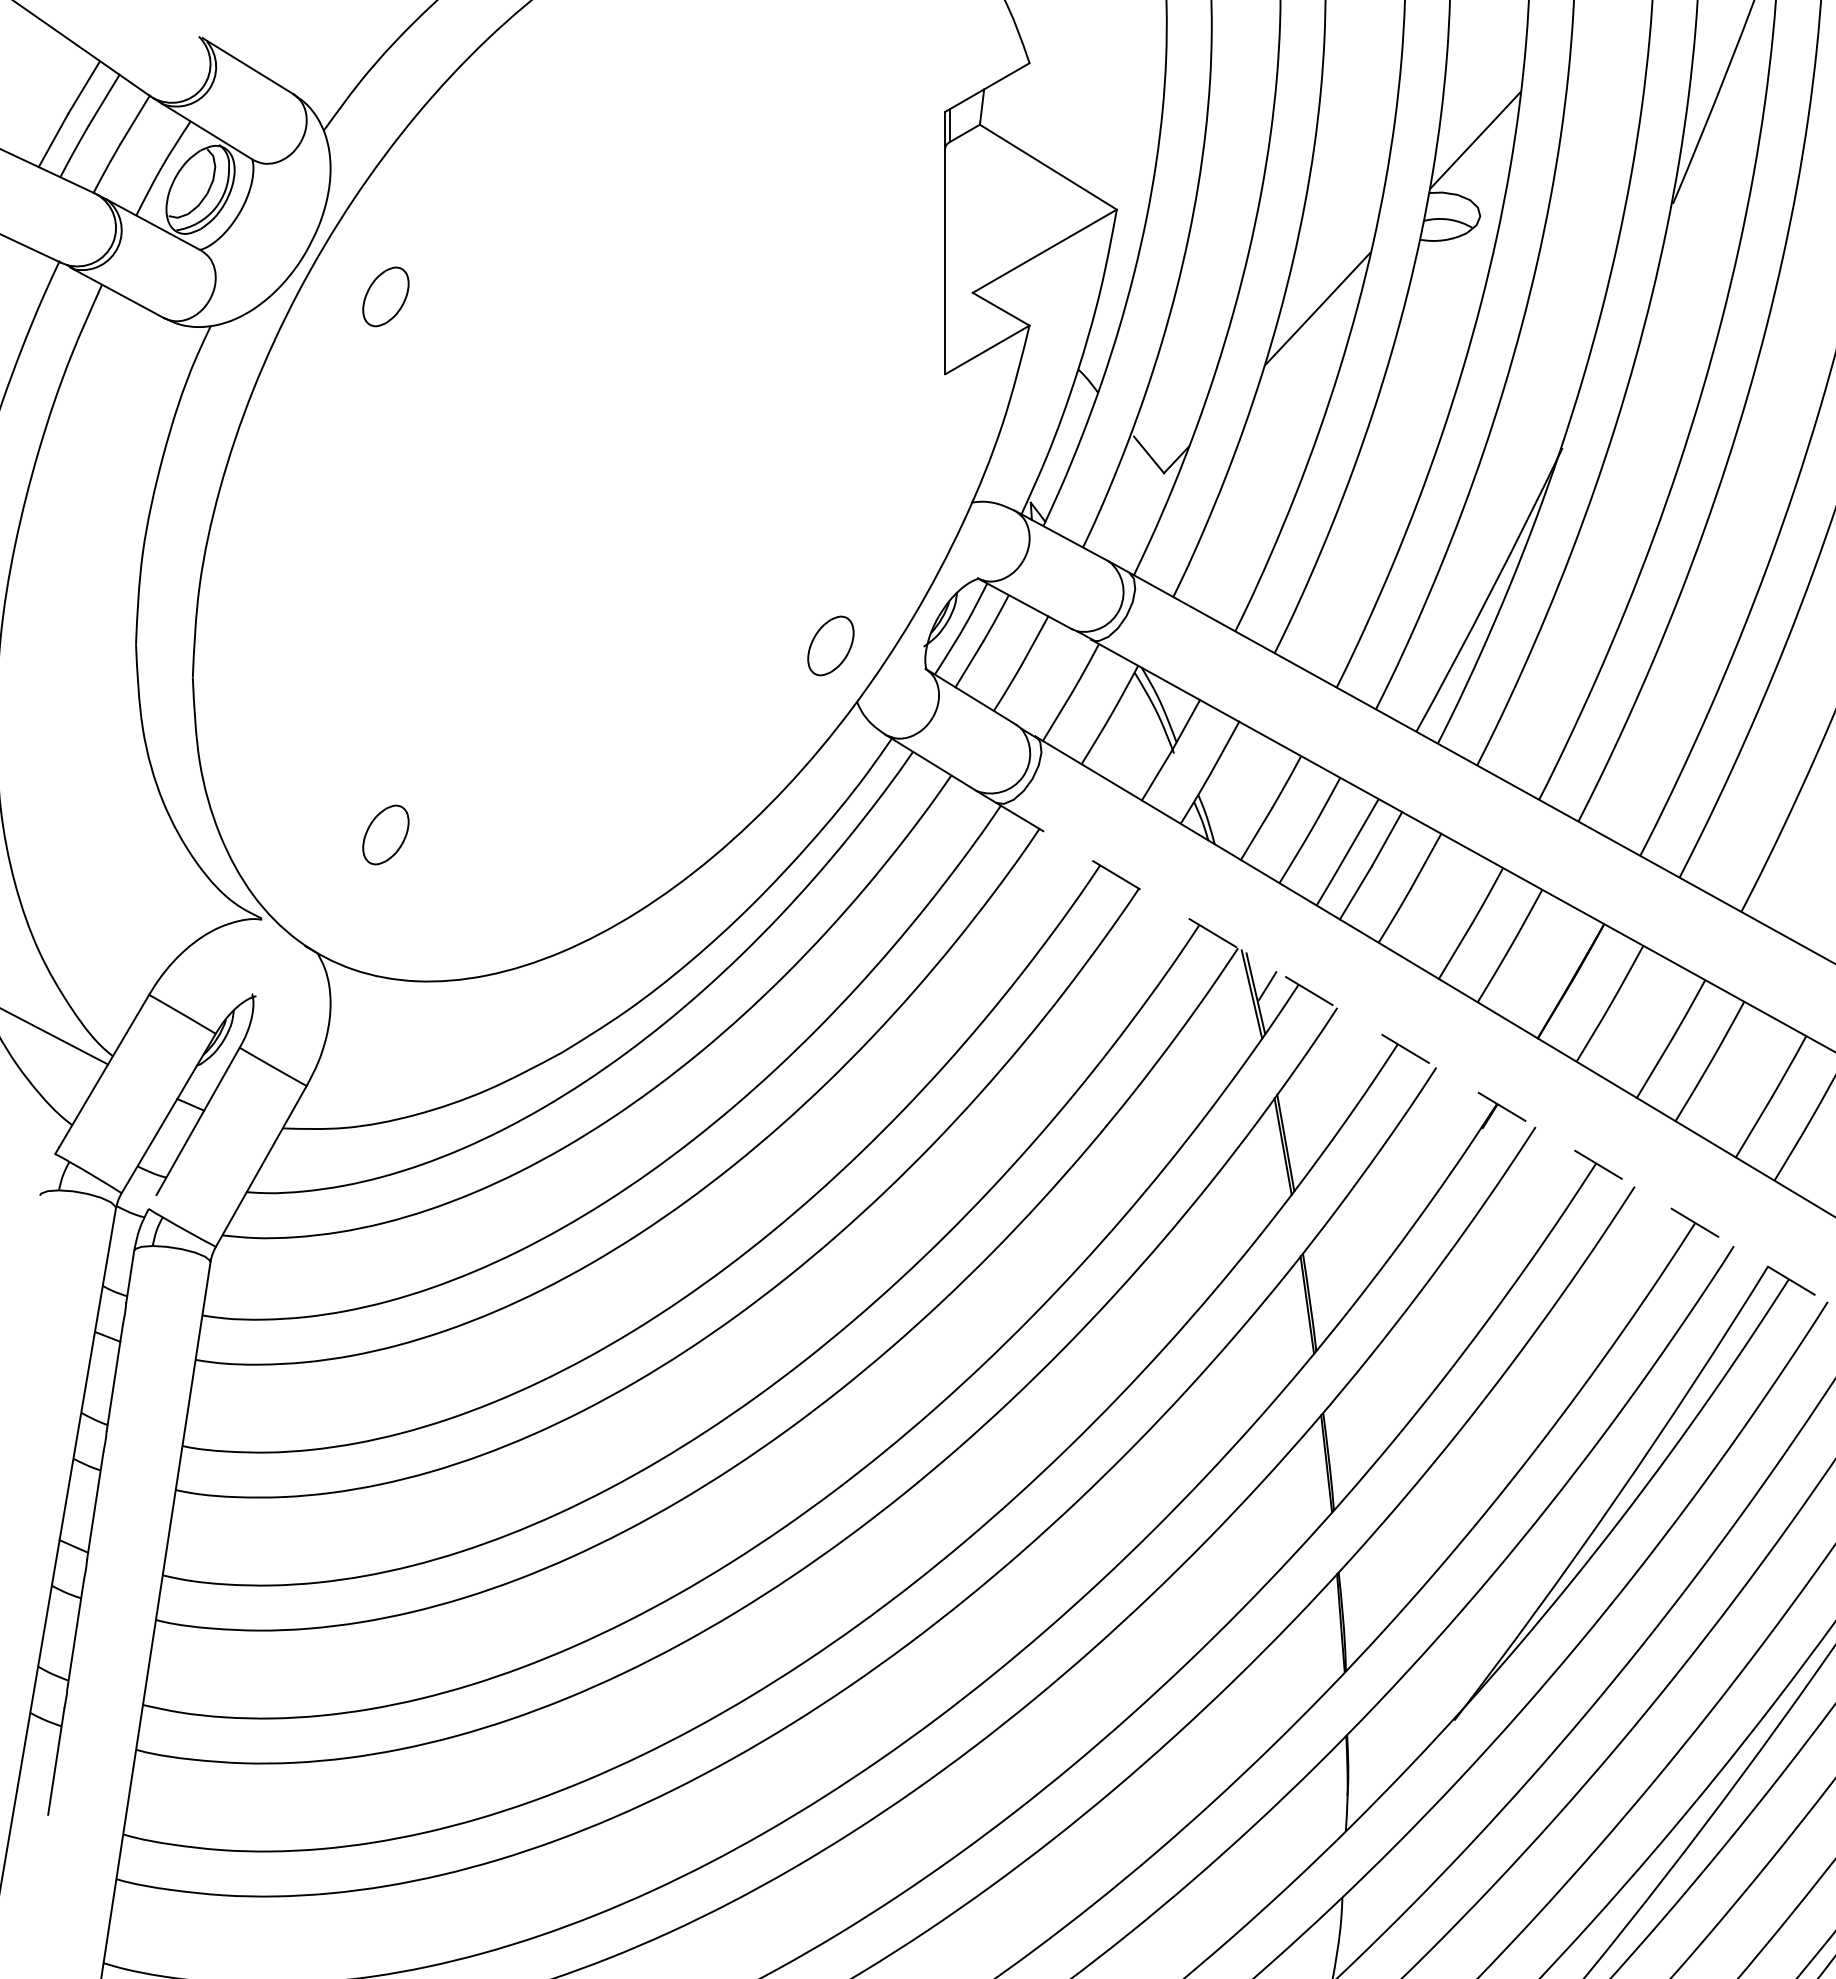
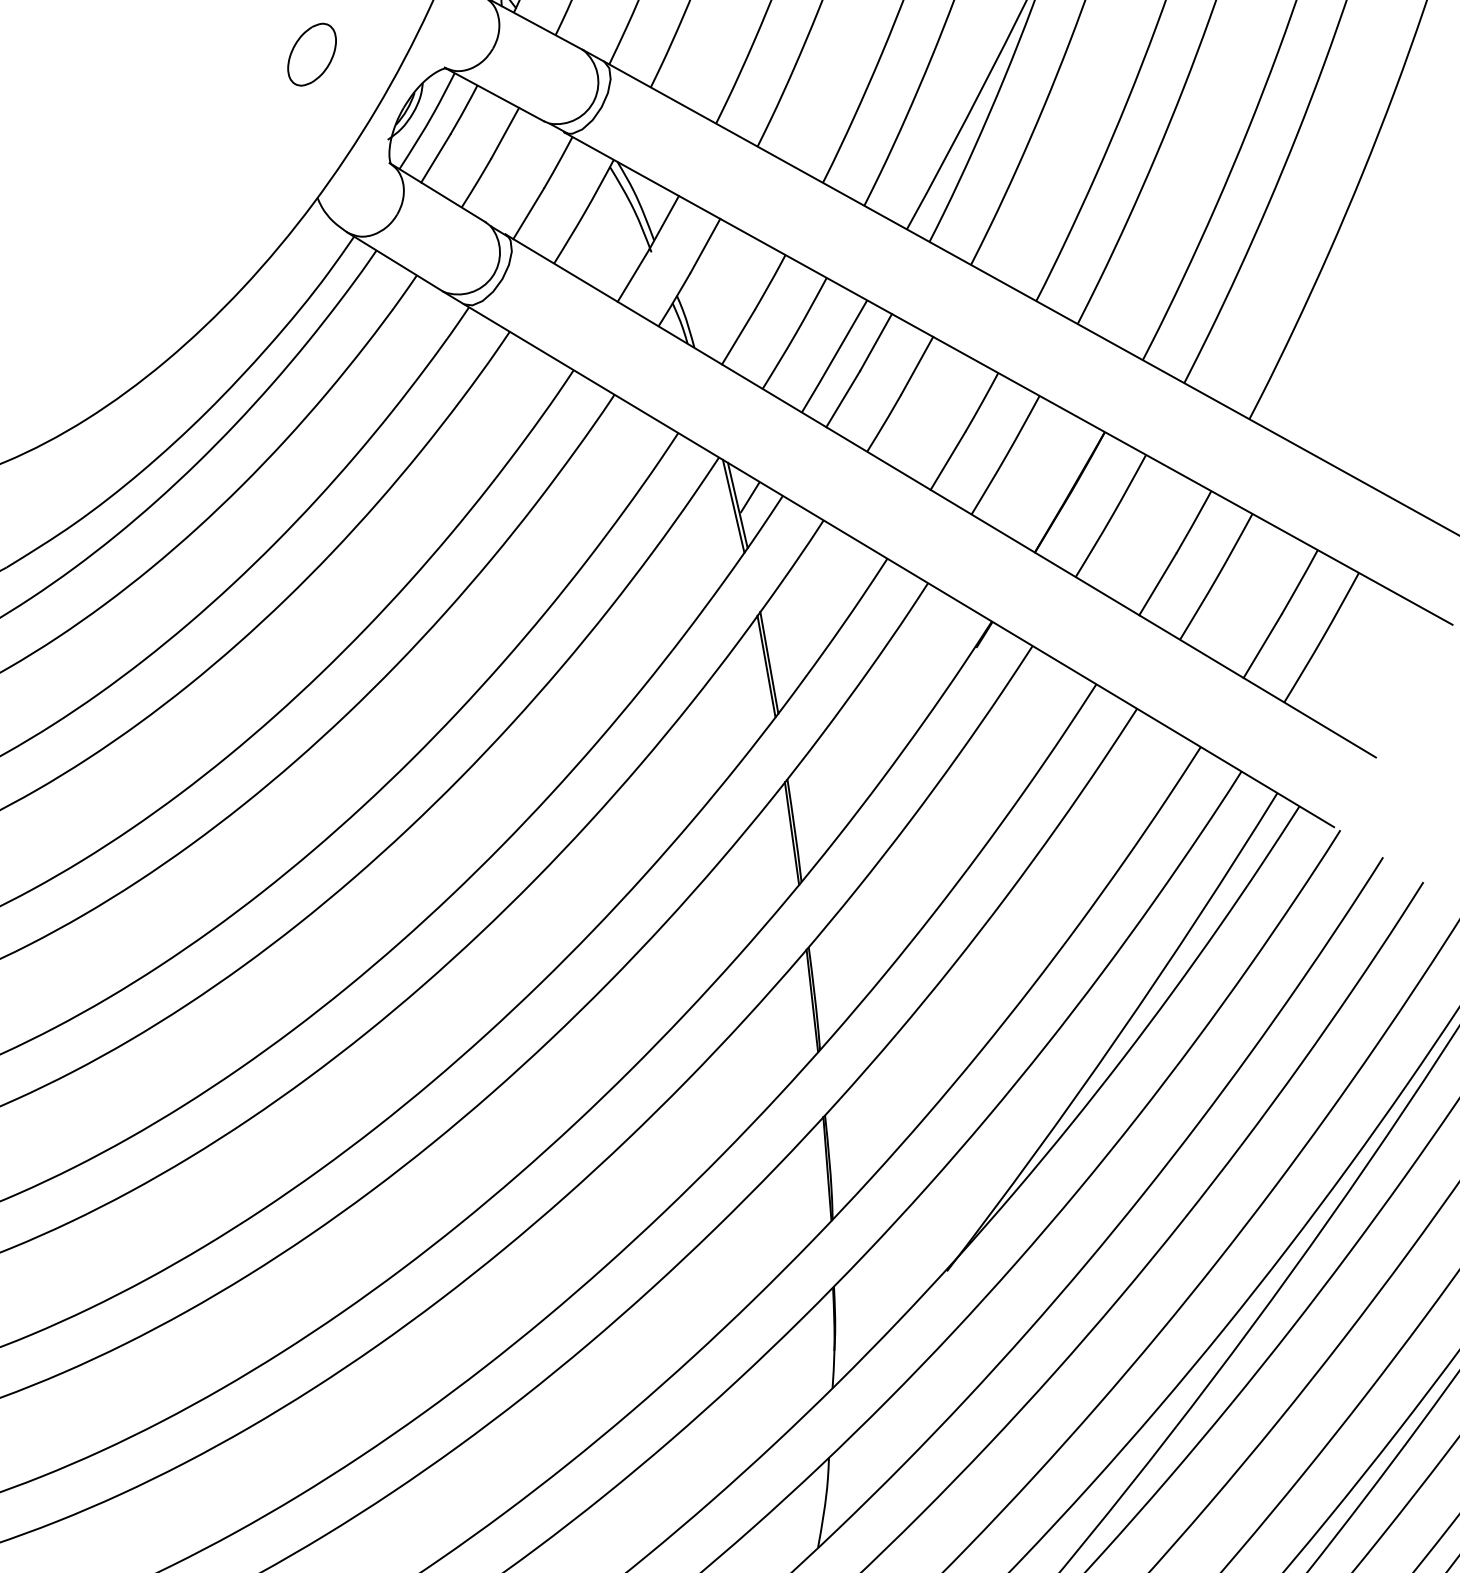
part: (830, 645) -> (311, 54), moved
line: (1408, 1050) -> (898, 565), dashed -> solid

